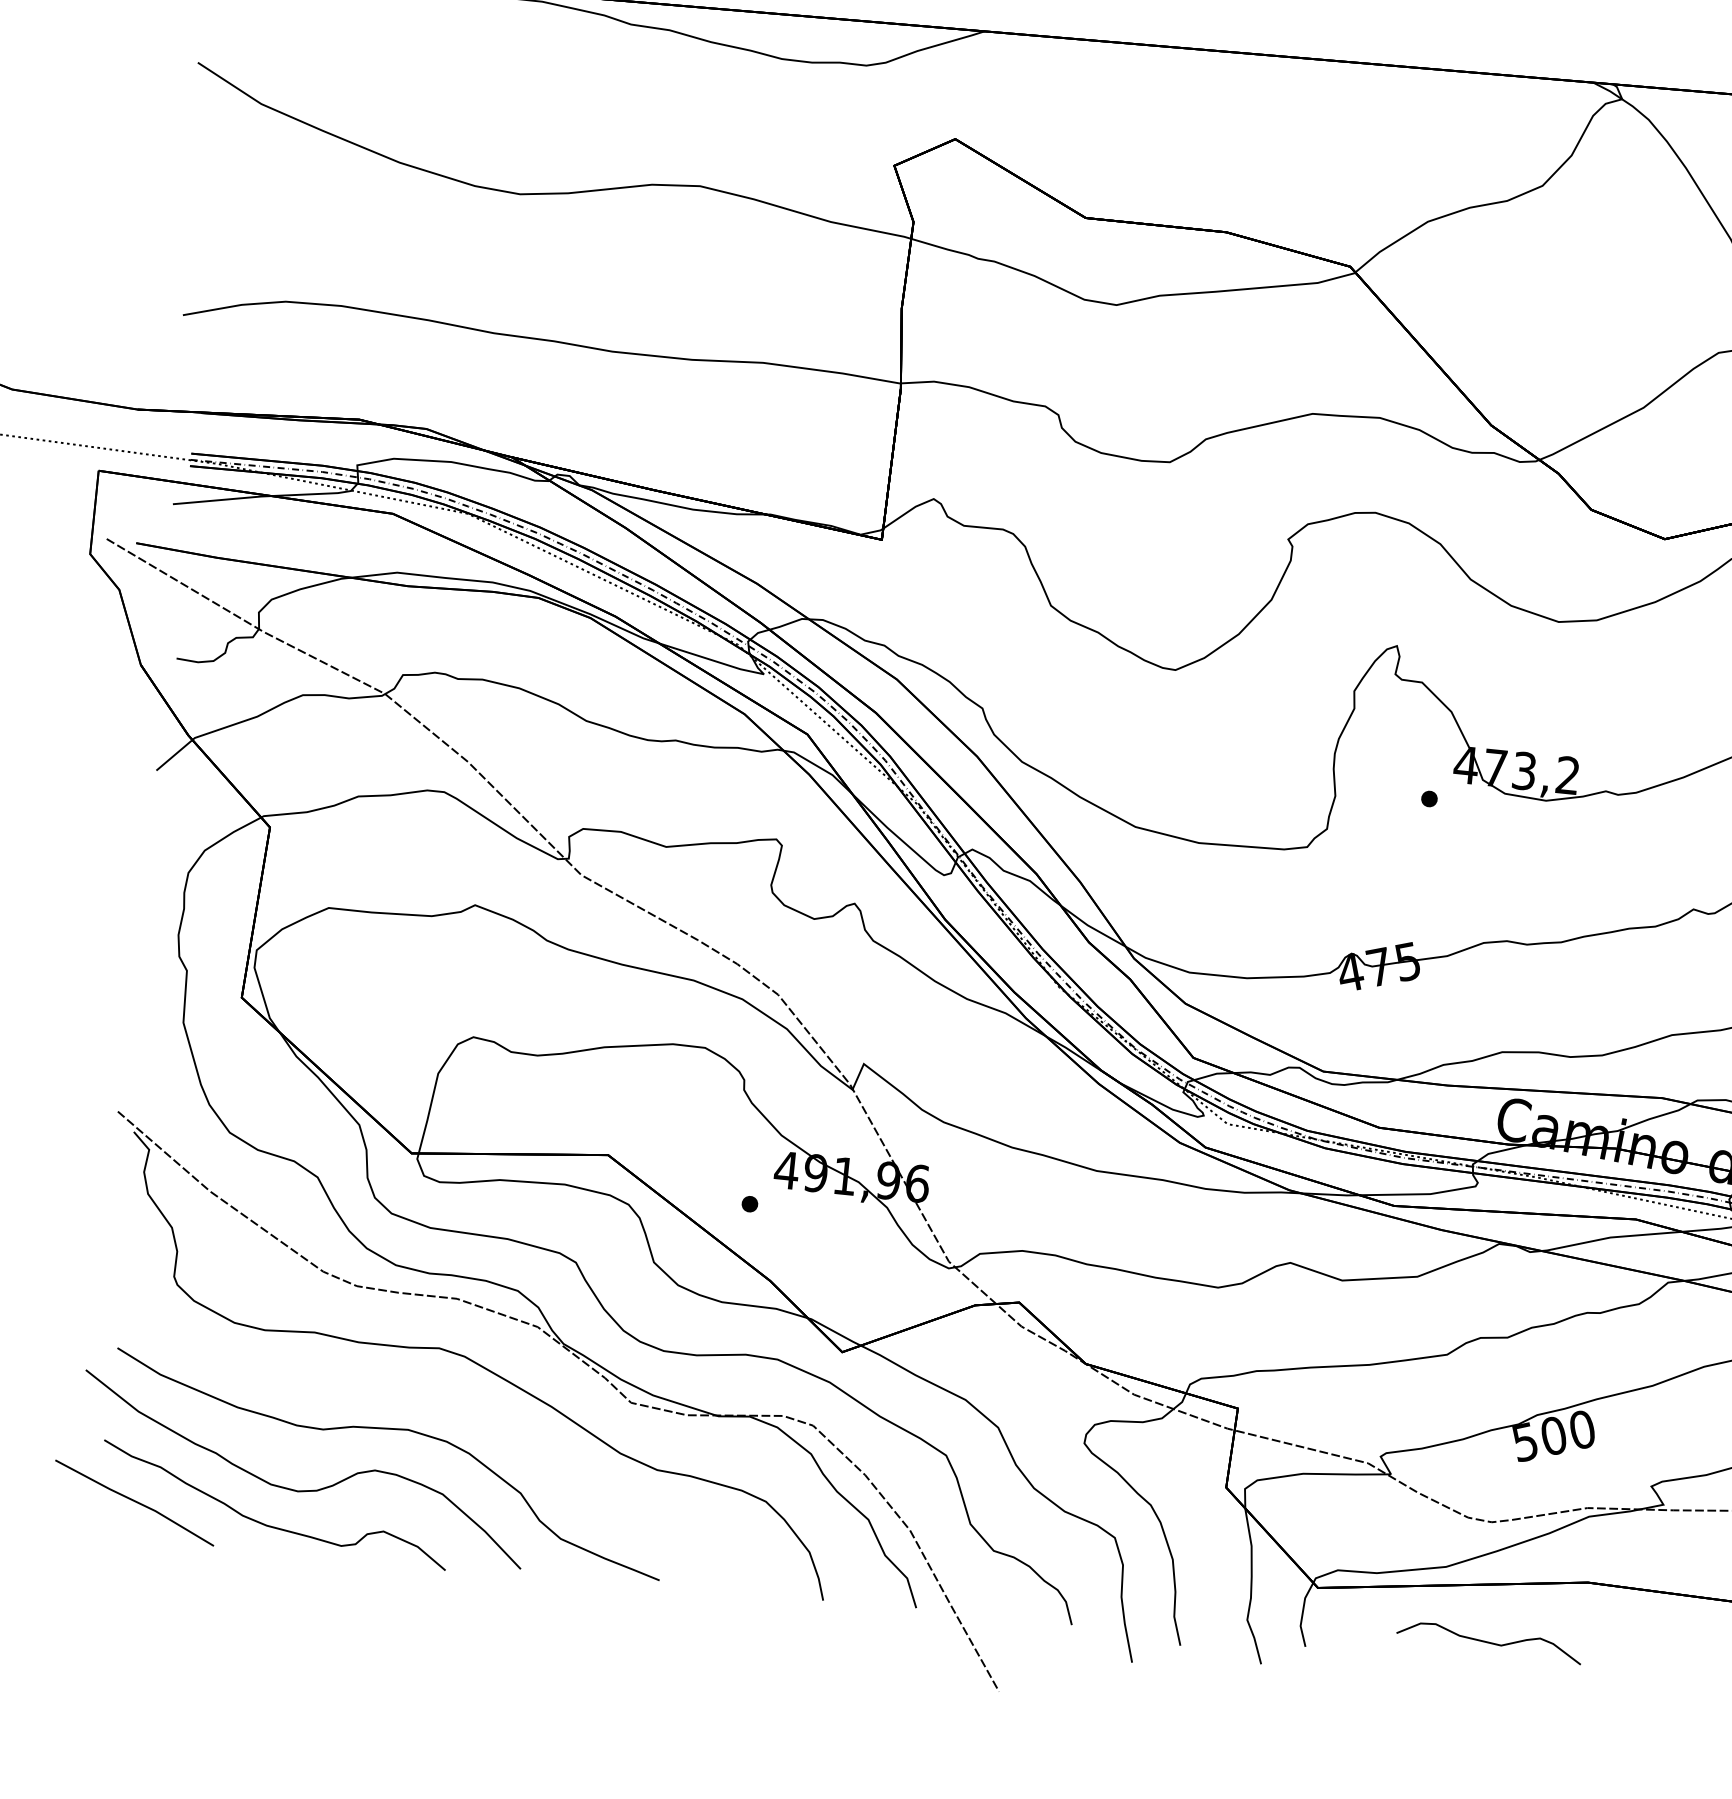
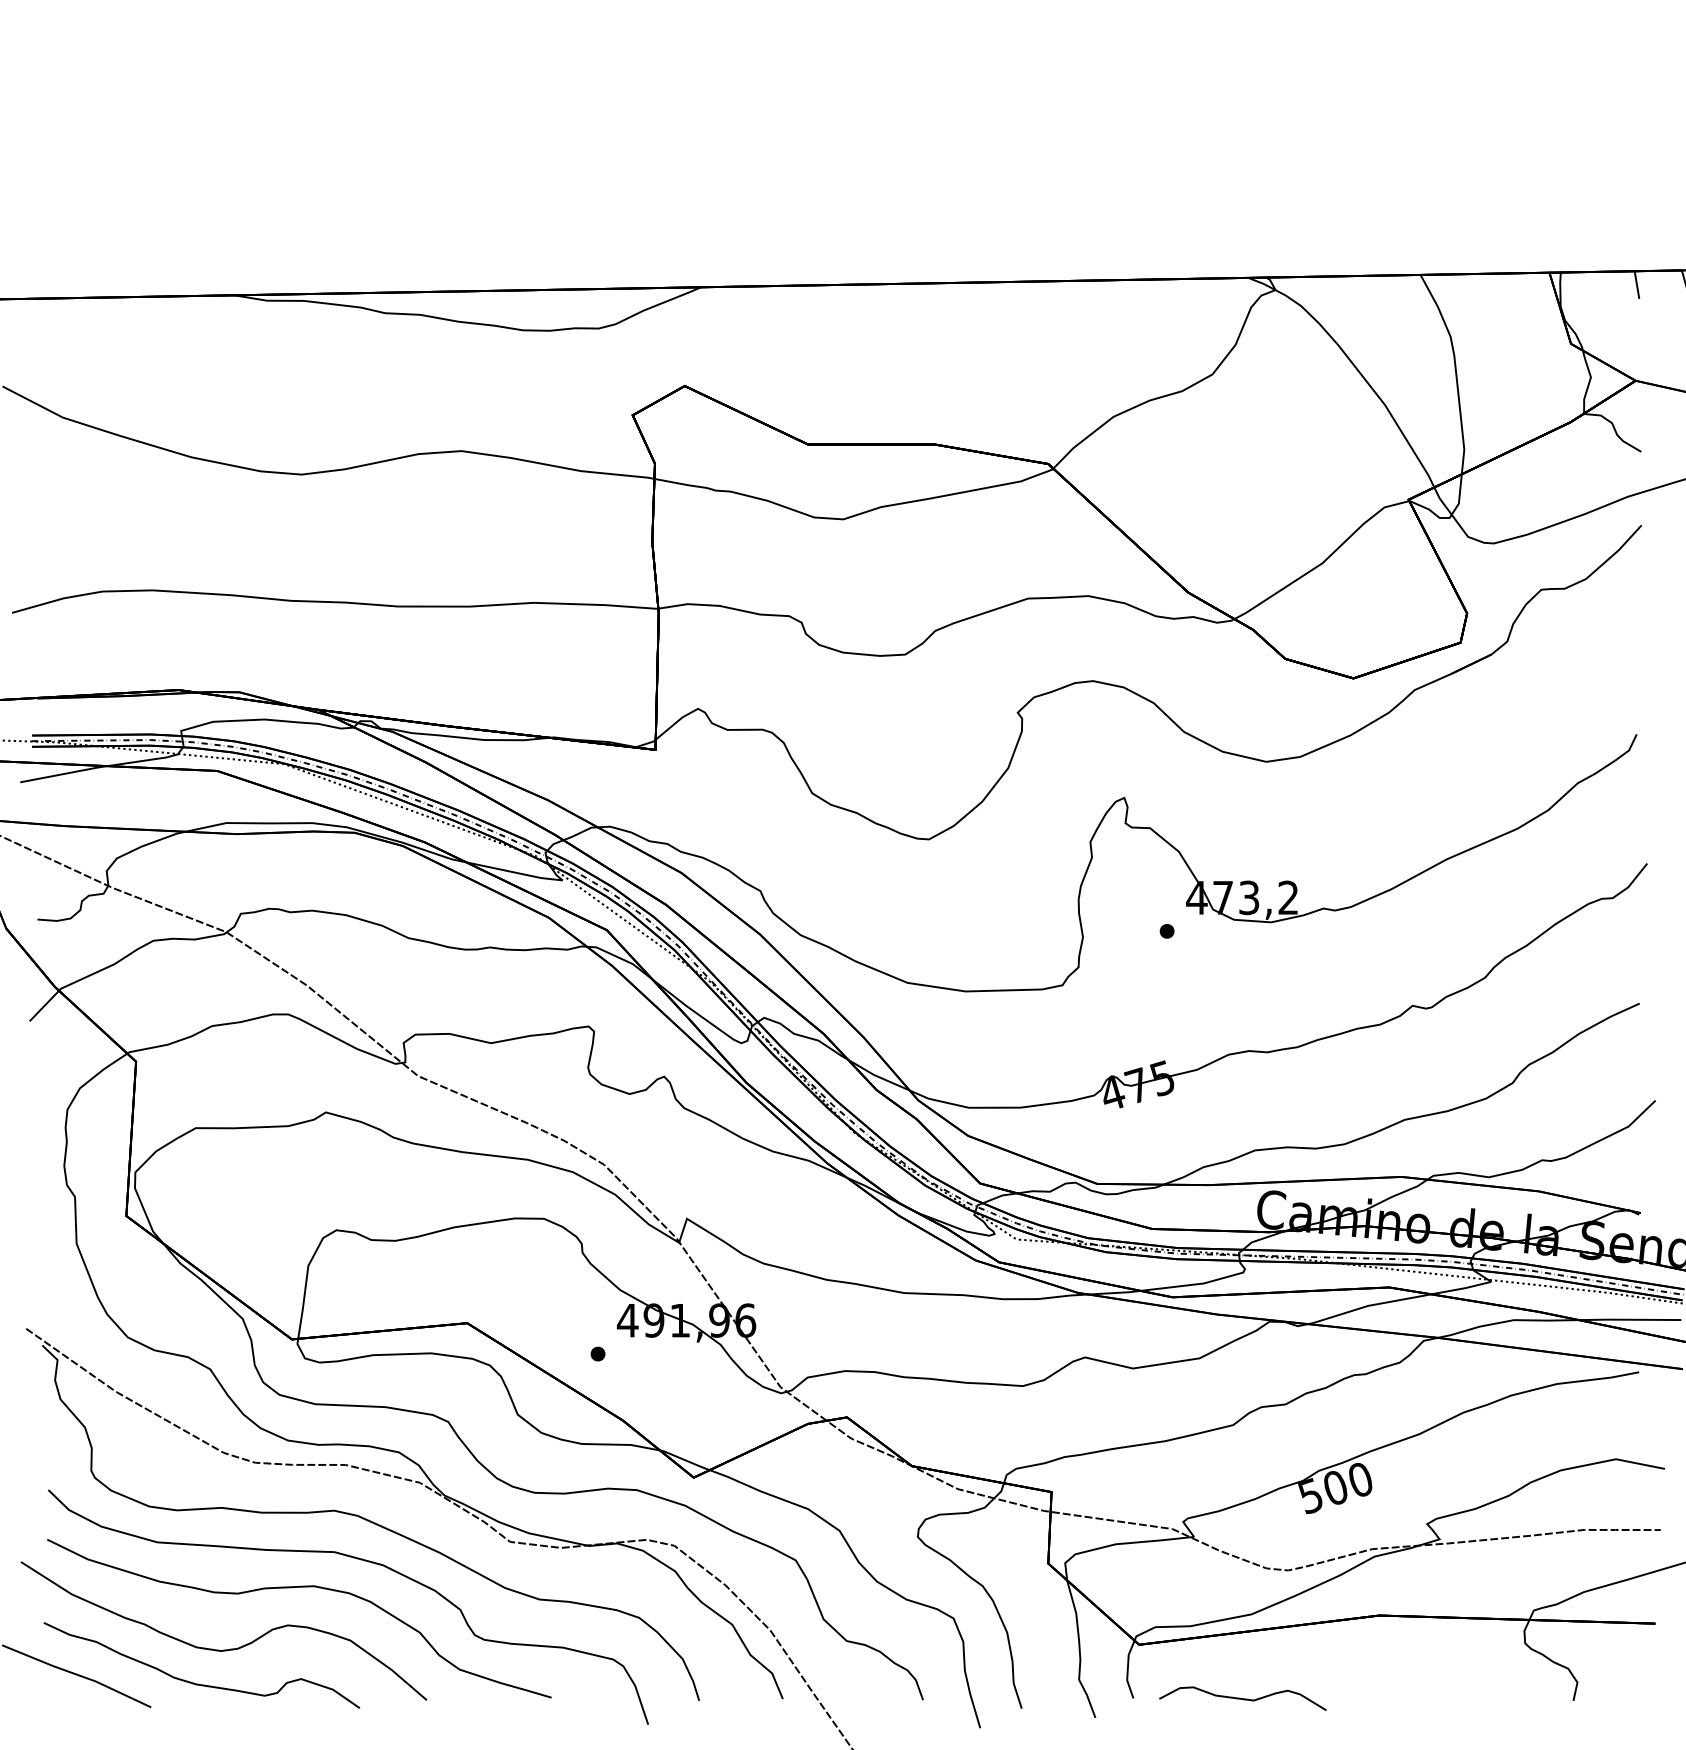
curve: (462, 1406) -> (360, 1560), added
curve: (1488, 1642) -> (1242, 1698), moved

